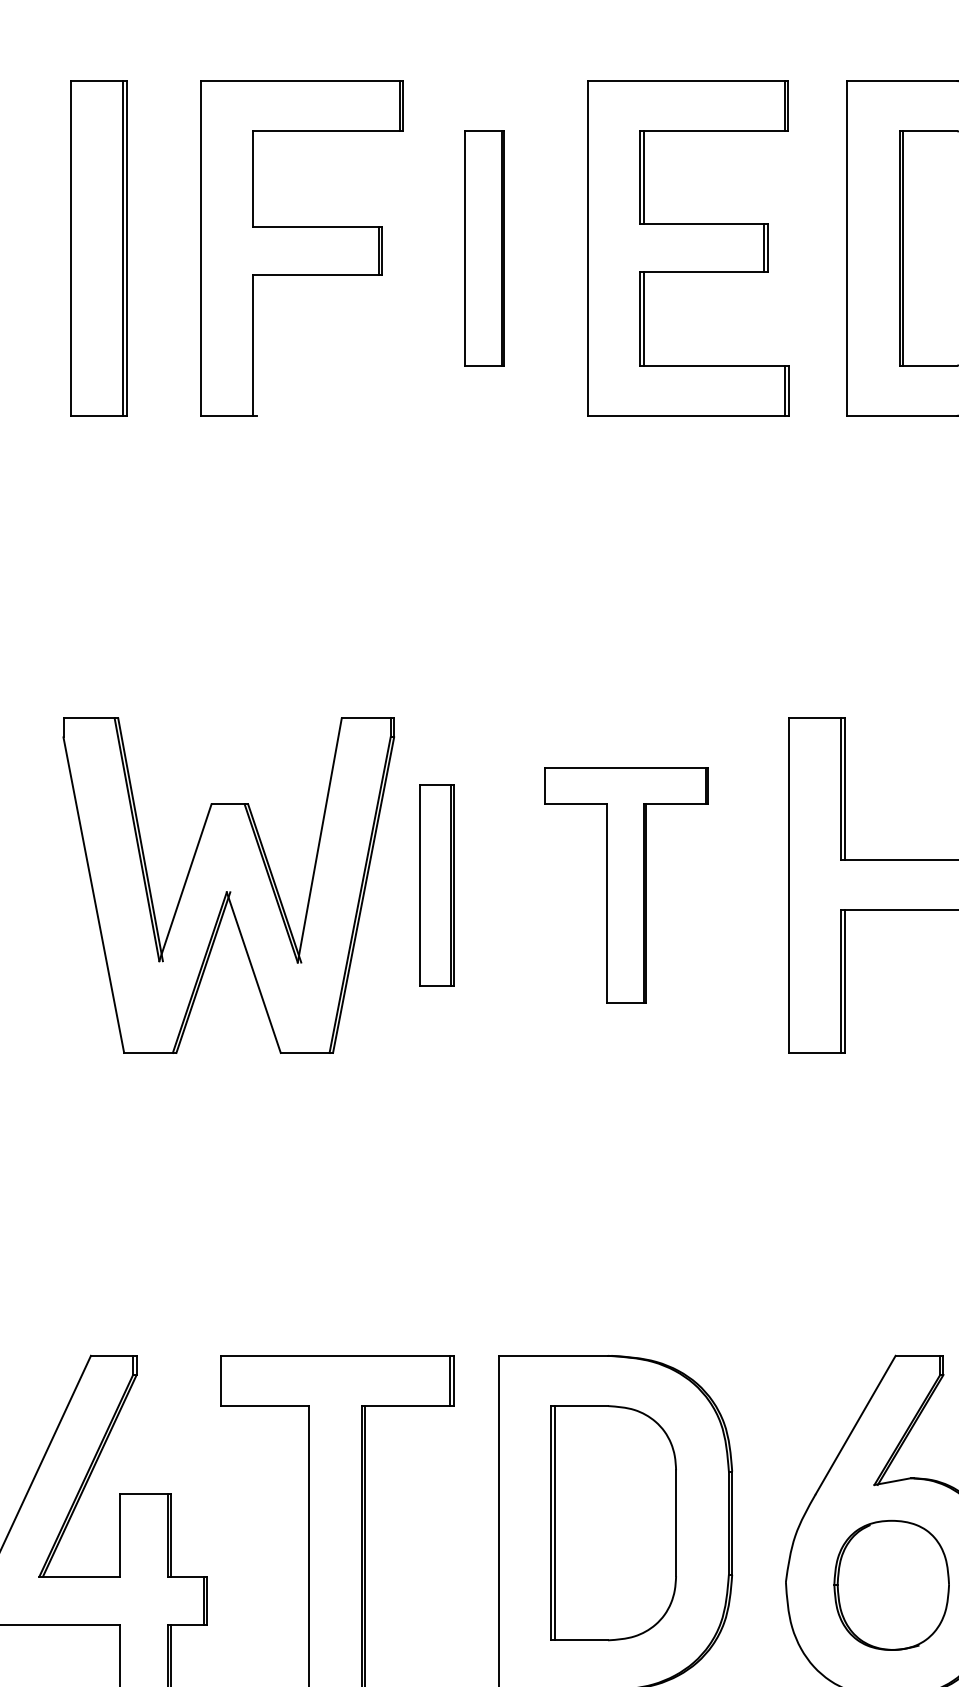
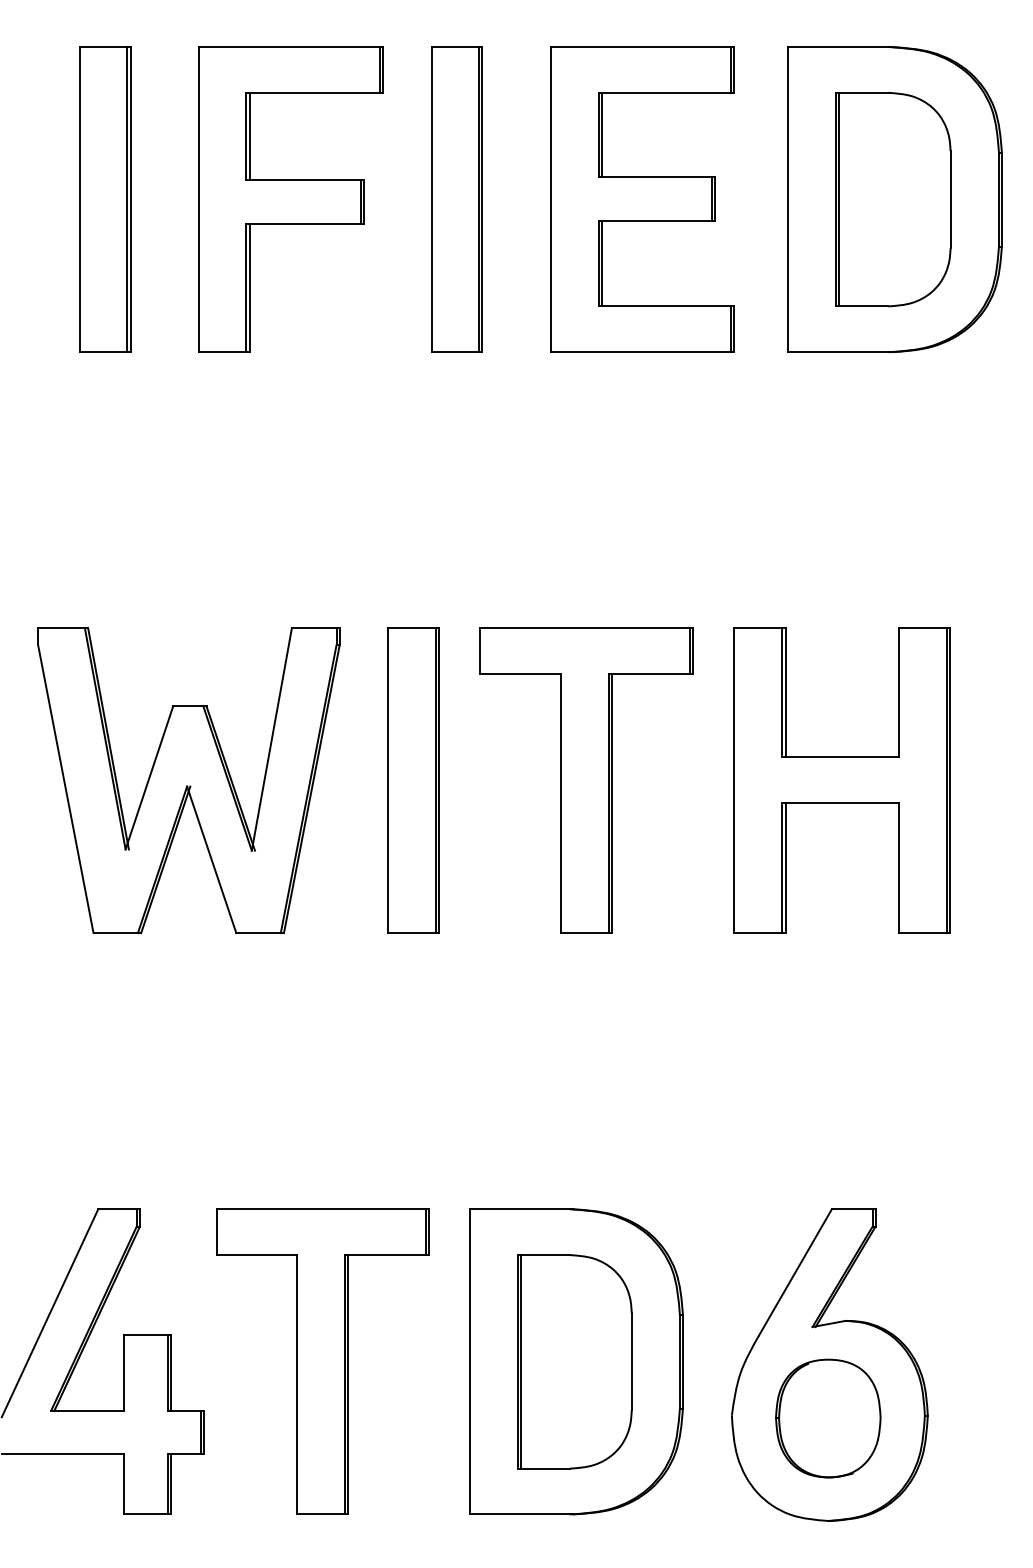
line: (256, 179) -> (249, 136), added
part: (483, 248) -> (456, 199), size x1.43
line: (256, 345) -> (249, 288), added
part: (228, 885) -> (188, 780), moved
part: (436, 885) -> (413, 780), size x1.67
part: (626, 885) -> (586, 780), size x1.43

